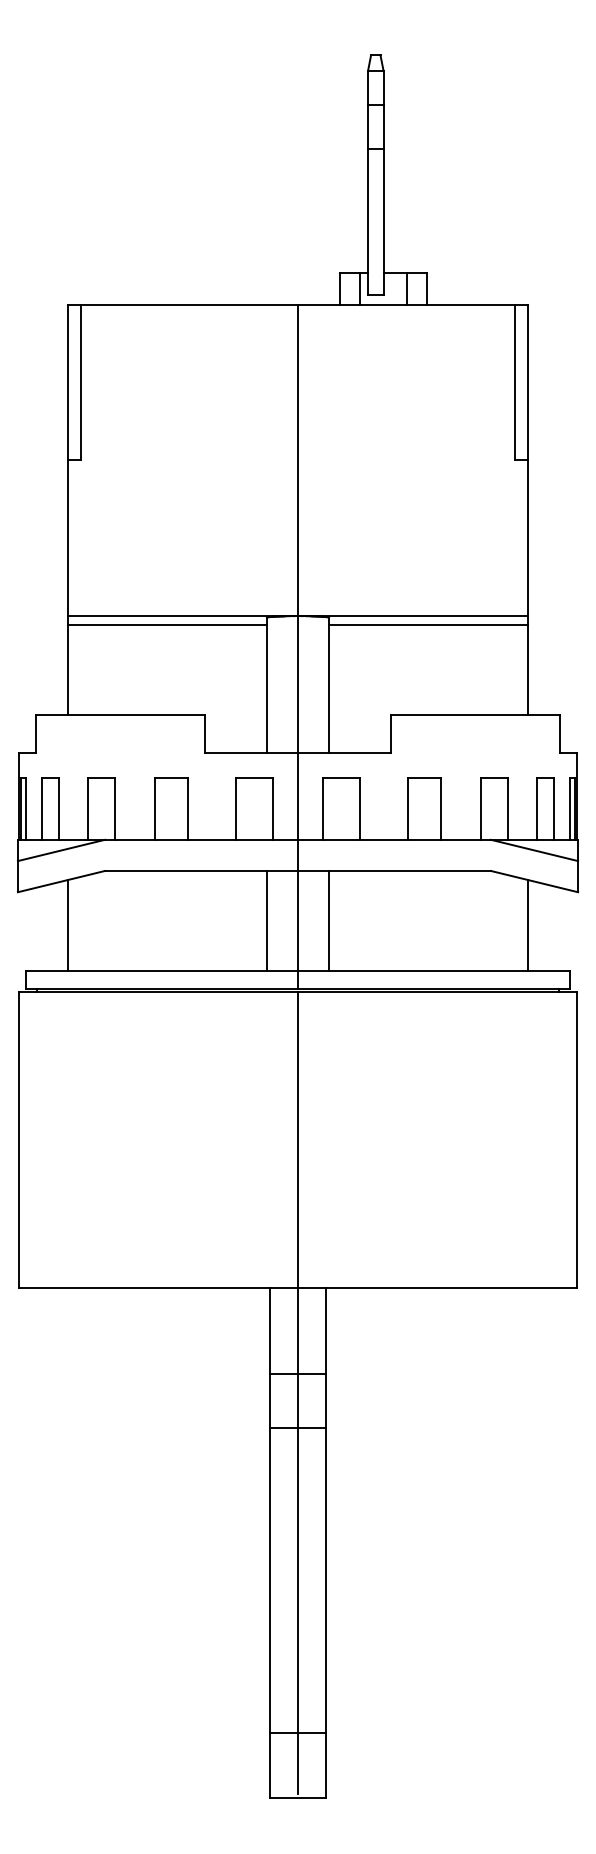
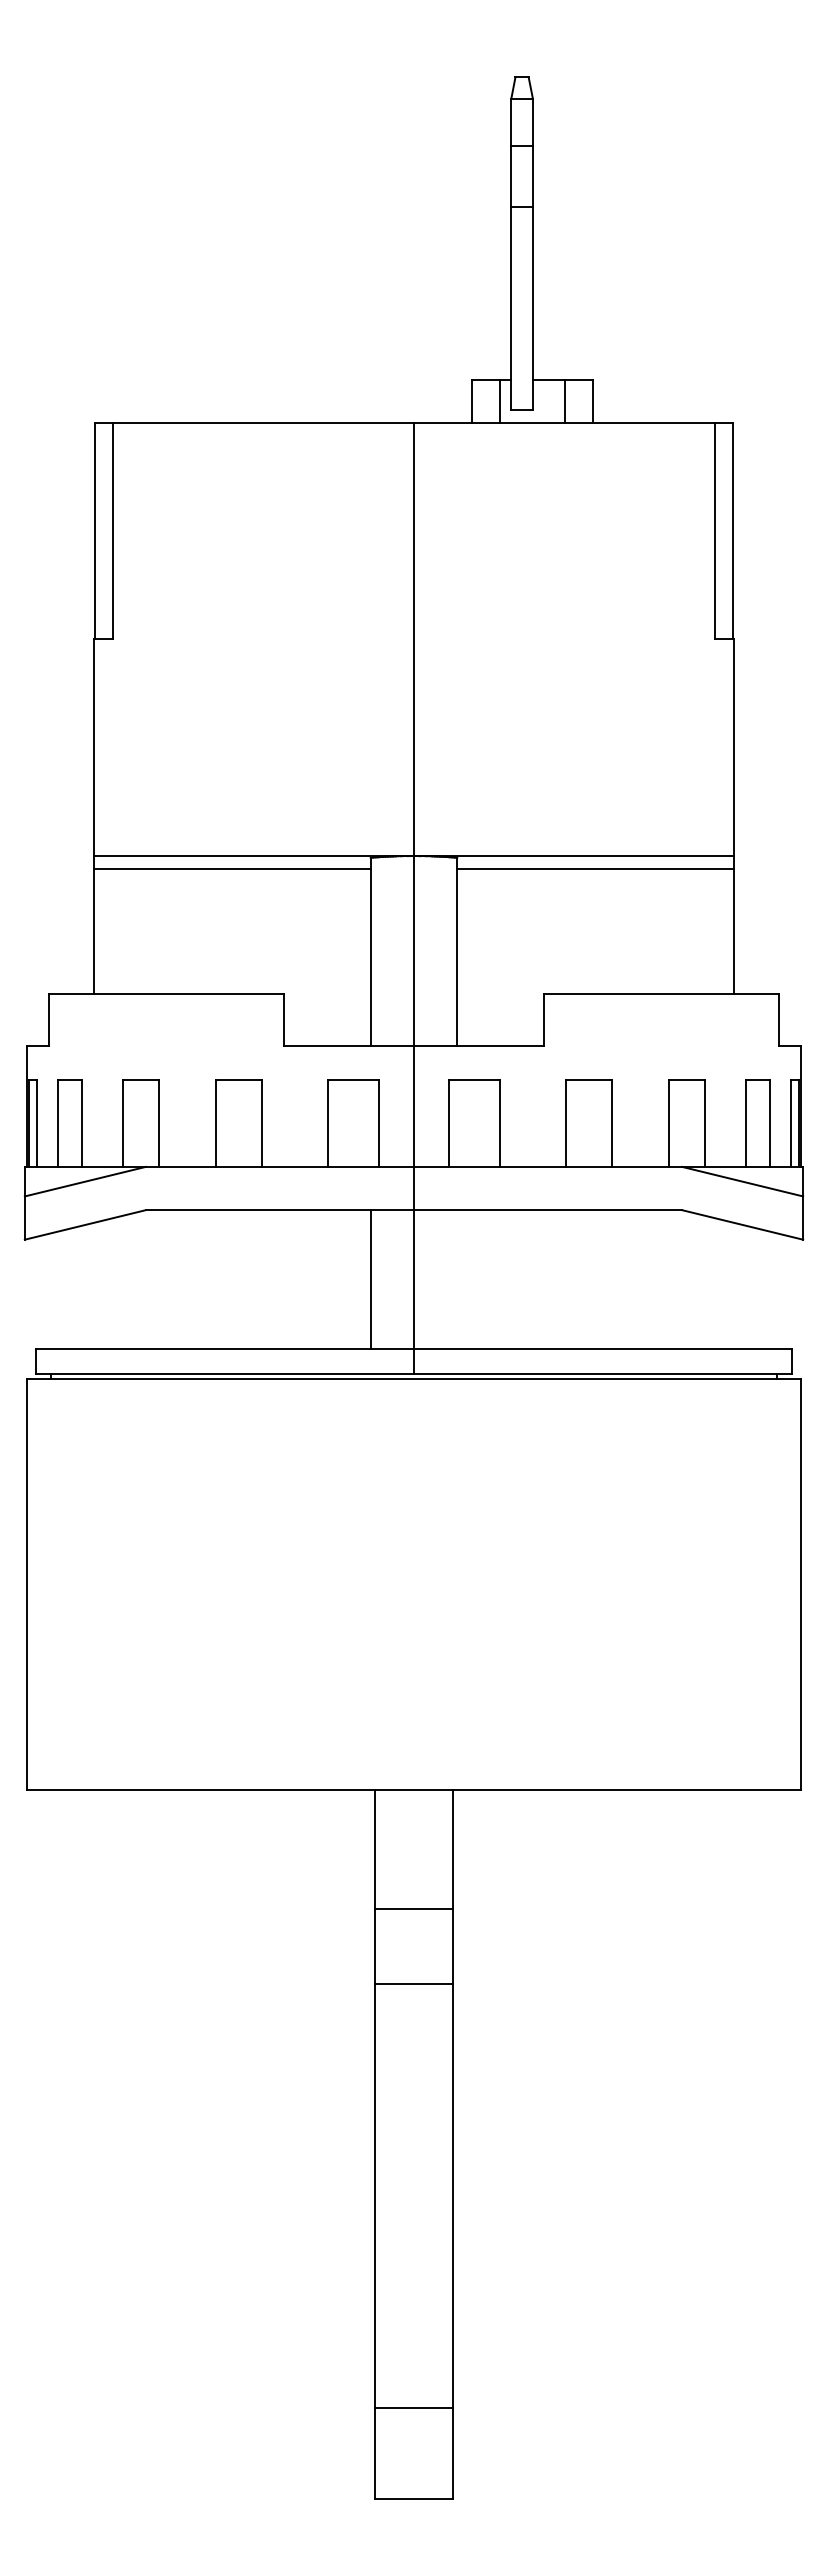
line: (329, 920) -> (457, 1279), removed
line: (68, 925) -> (94, 1285), removed
line: (527, 925) -> (733, 1285), removed
line: (298, 1393) -> (414, 1935), removed

